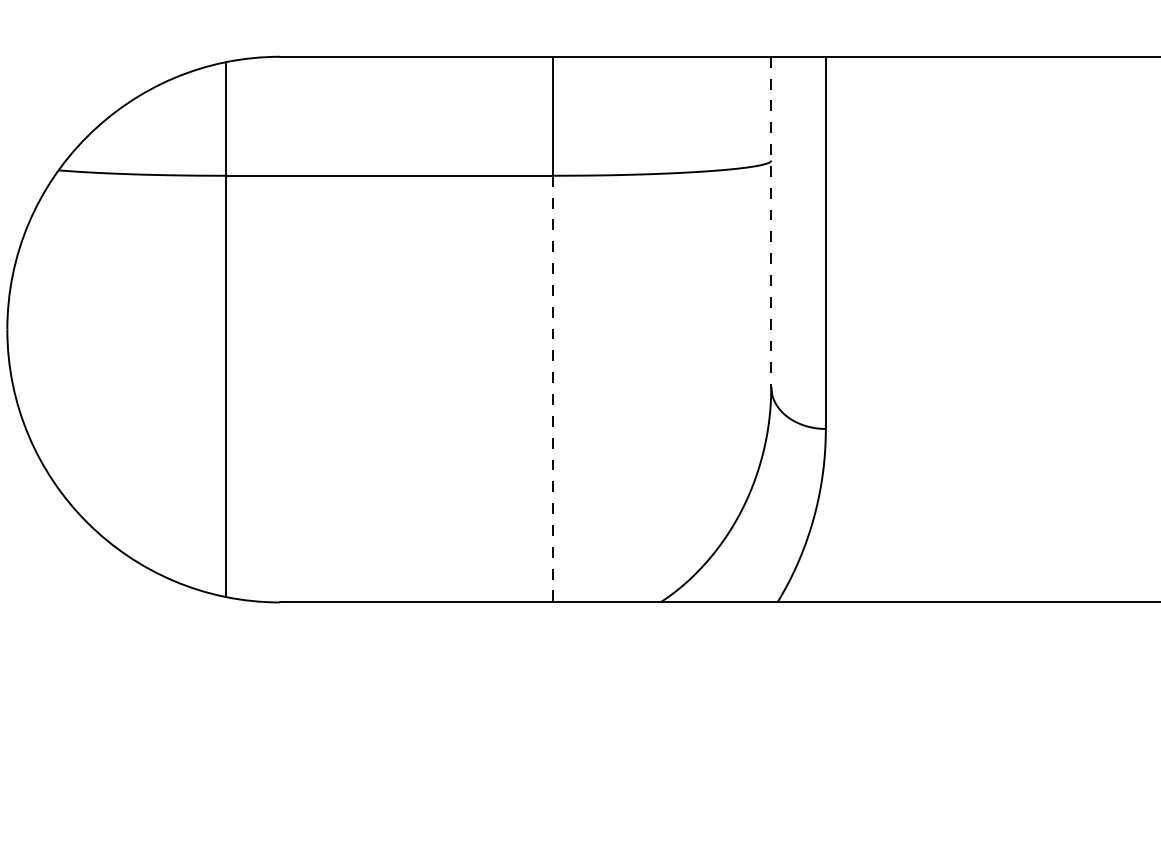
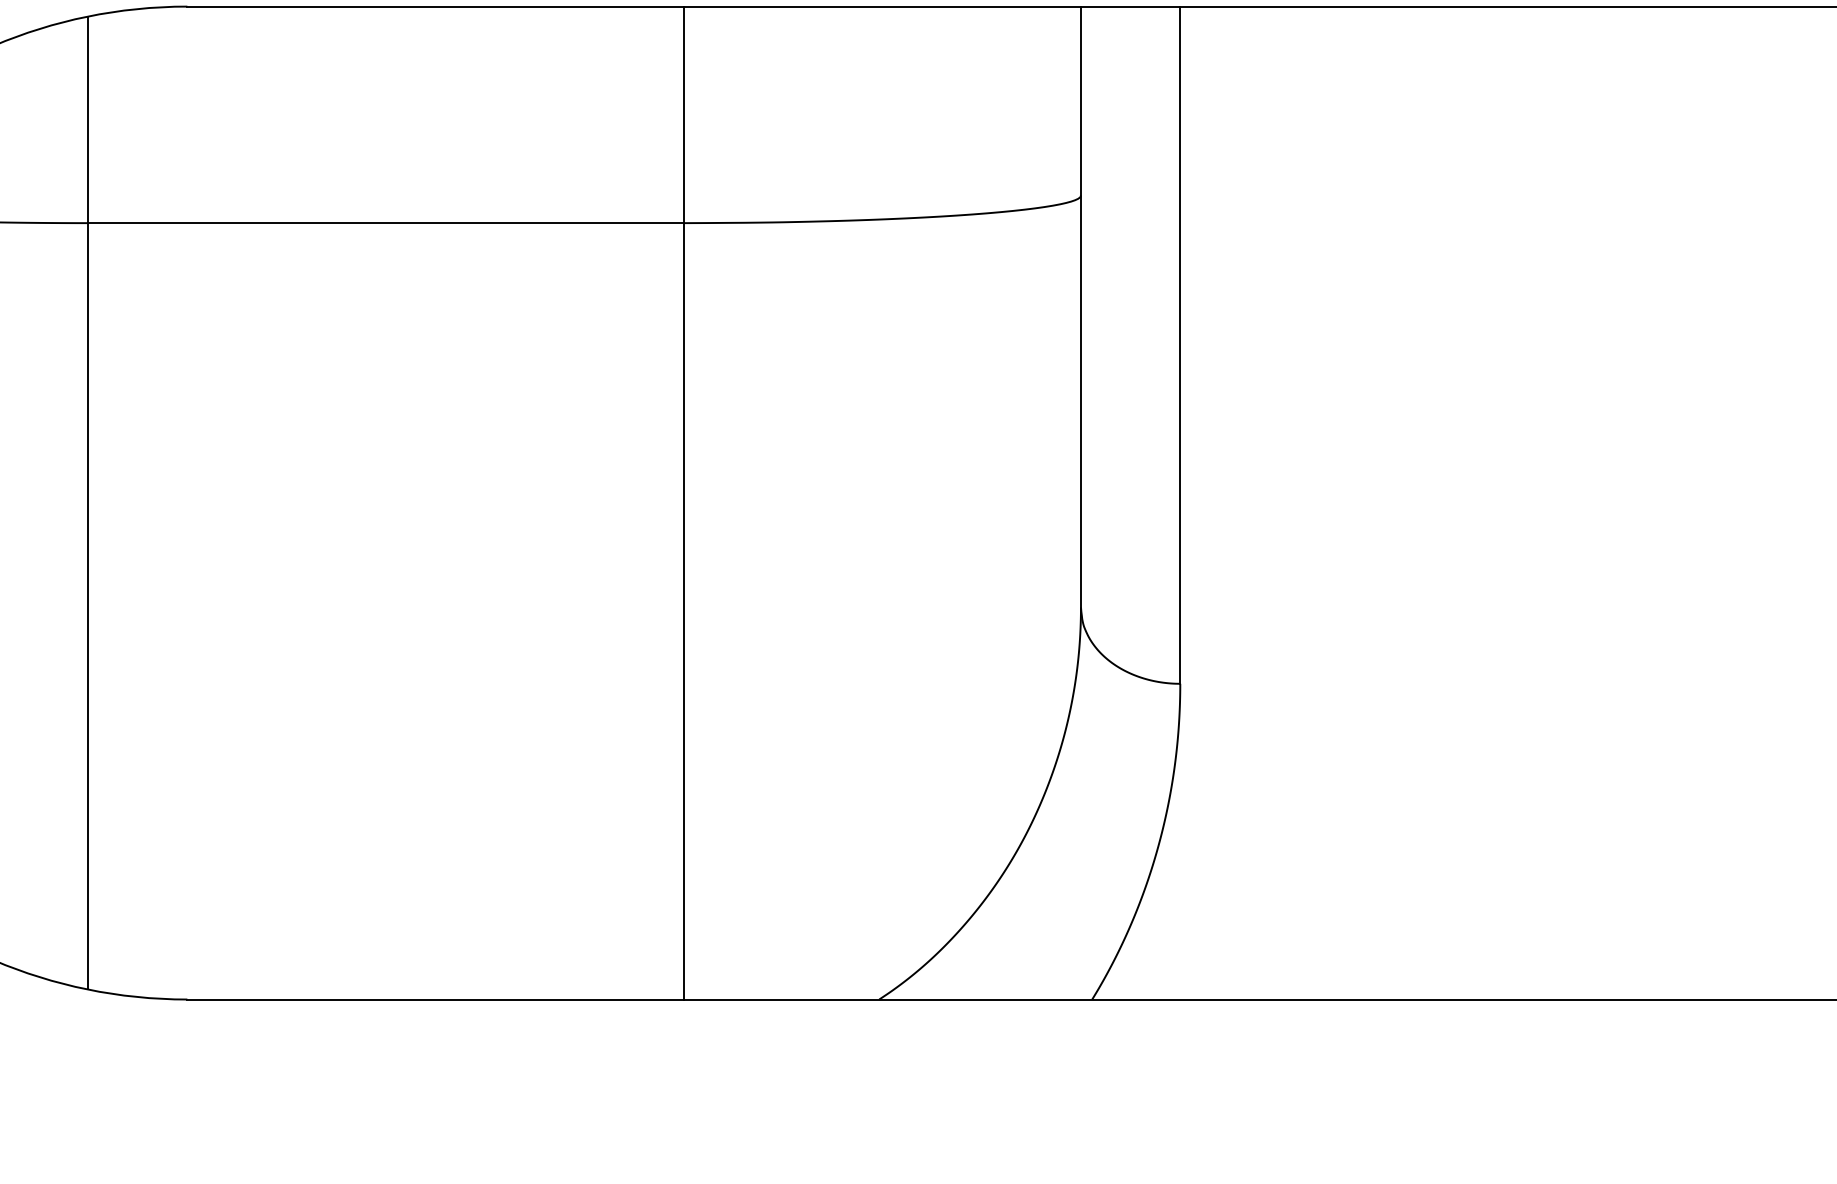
line: (771, 222) -> (1081, 308), dashed -> solid
line: (553, 389) -> (684, 612), dashed -> solid

